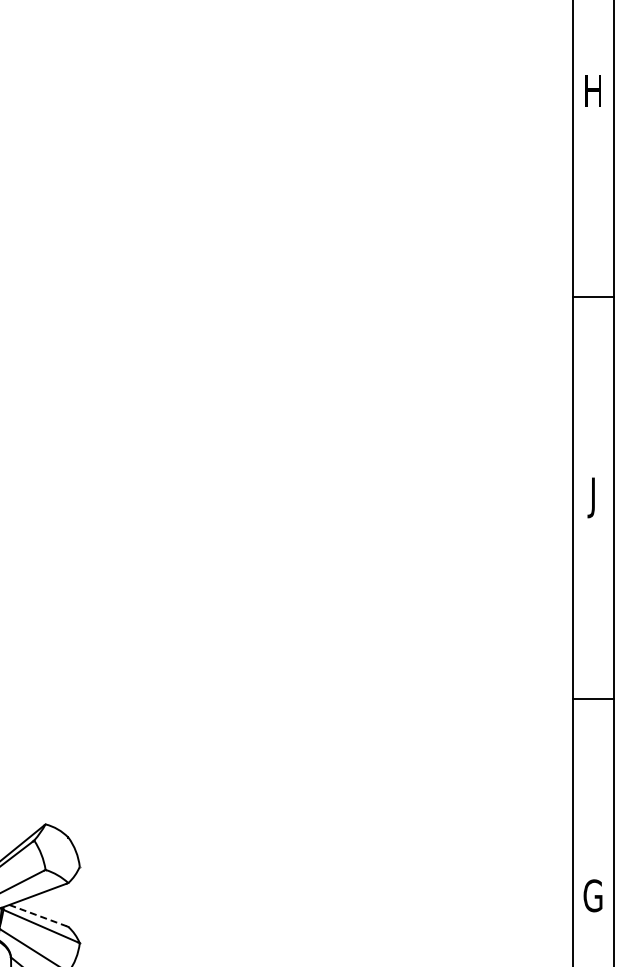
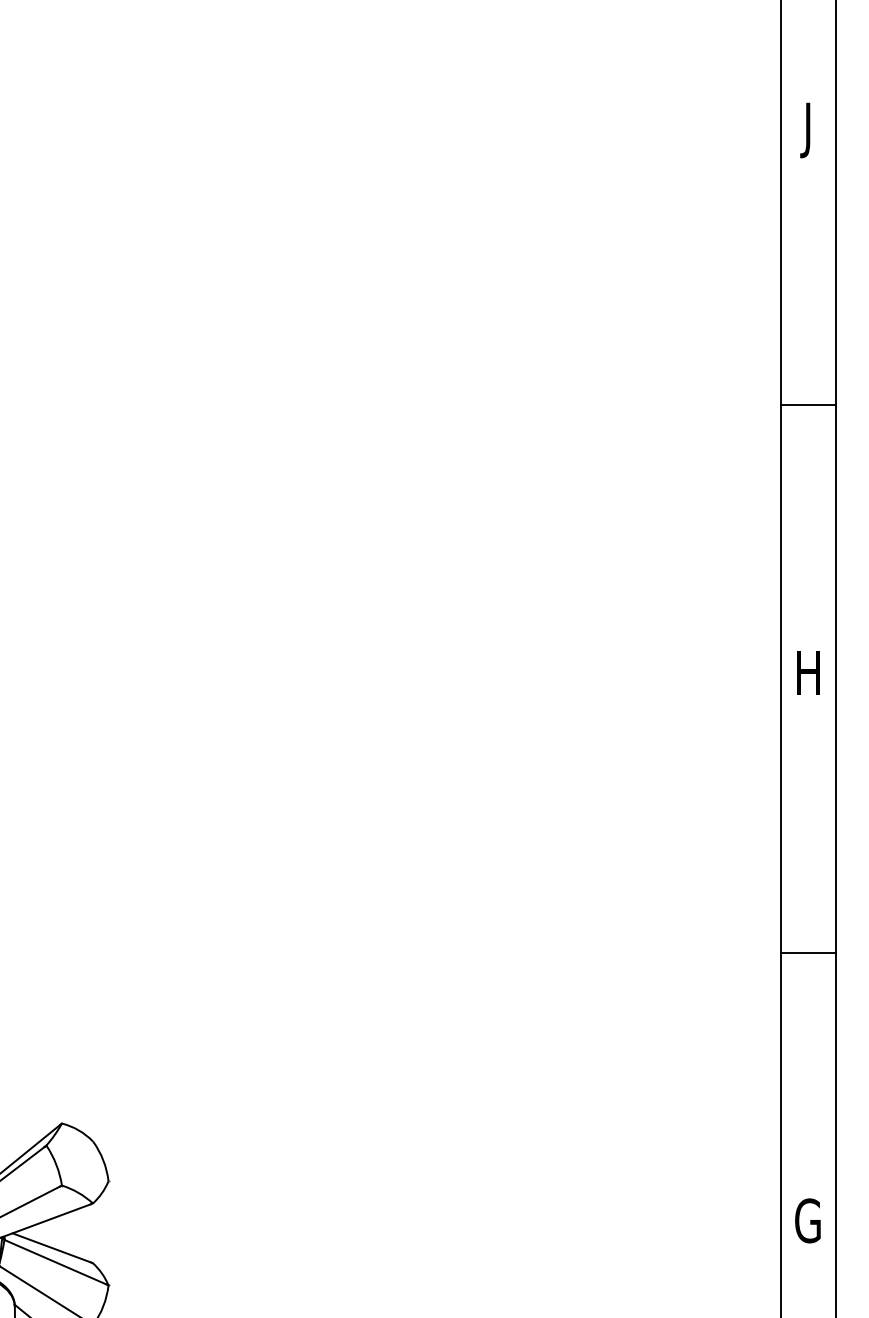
text: (592, 95) -> (807, 130), H -> J
text: (593, 497) -> (808, 678), J -> H
line: (38, 915) -> (52, 1247), dashed -> solid

